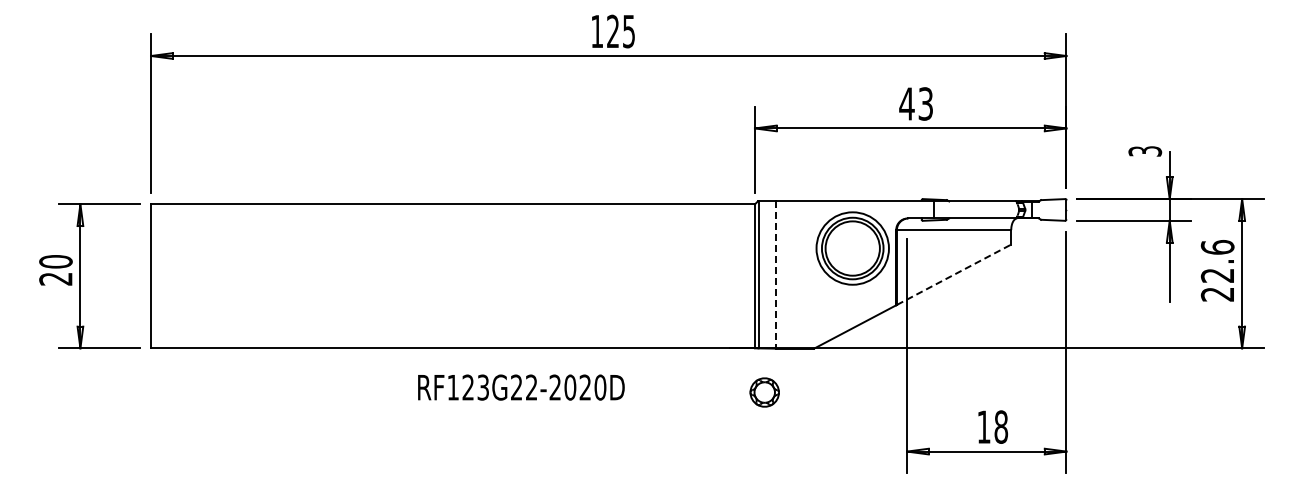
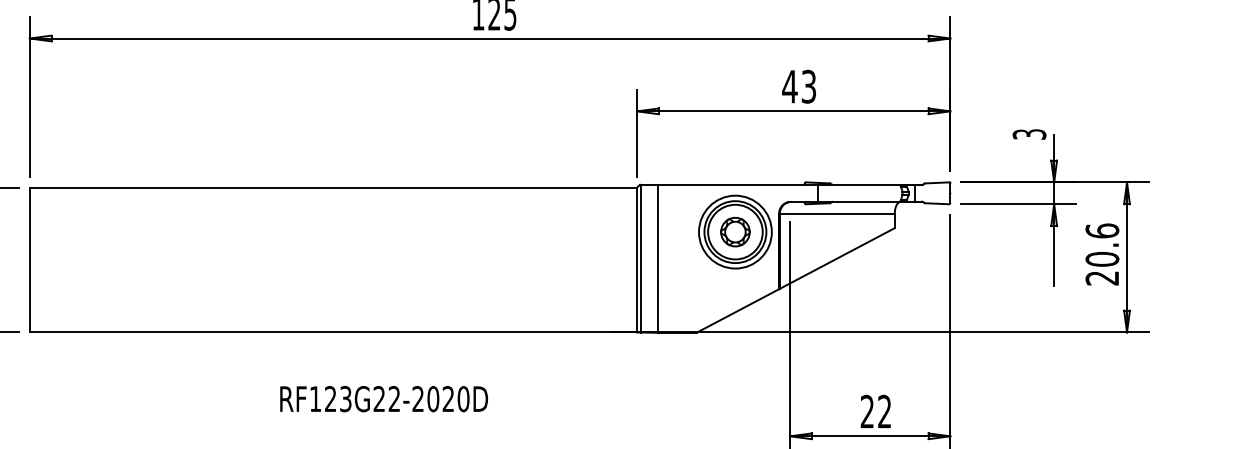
line: (954, 274) -> (837, 258), dashed -> solid
line: (776, 275) -> (658, 259), dashed -> solid
text: (1217, 275) -> (1102, 259), 22.6 -> 20.6
text: (521, 387) -> (384, 399), moved
part: (764, 392) -> (735, 232), moved
text: (992, 426) -> (875, 411), 18 -> 22

